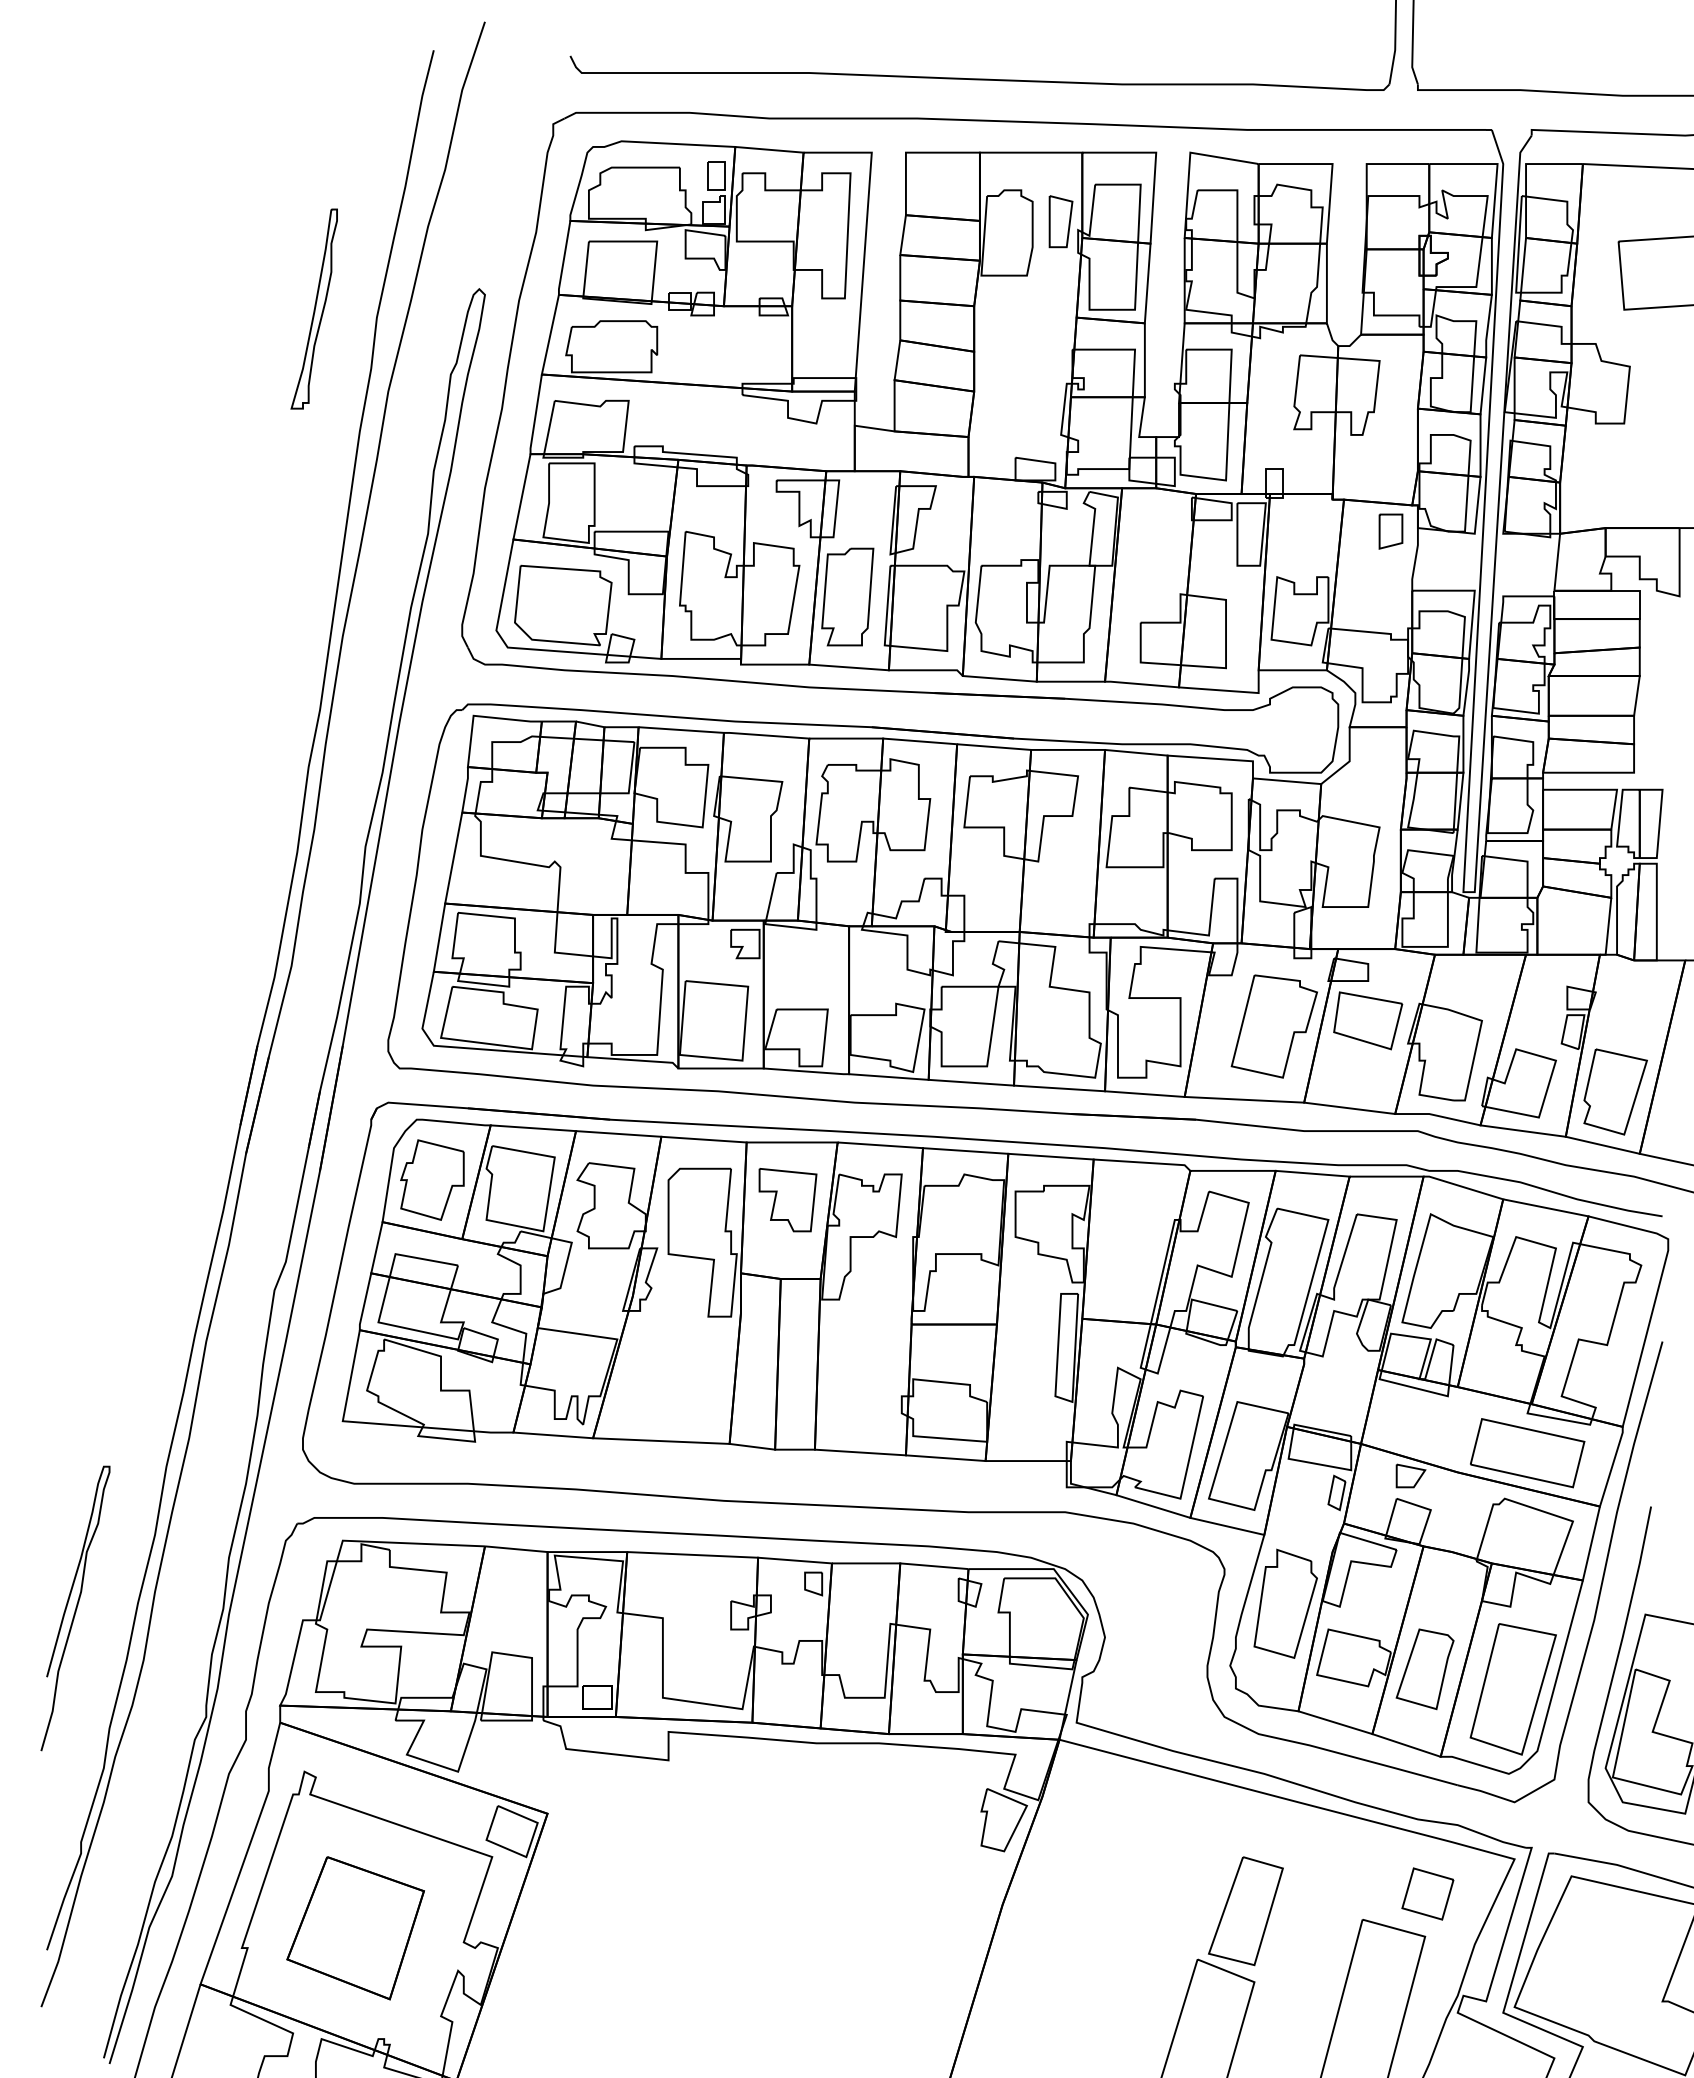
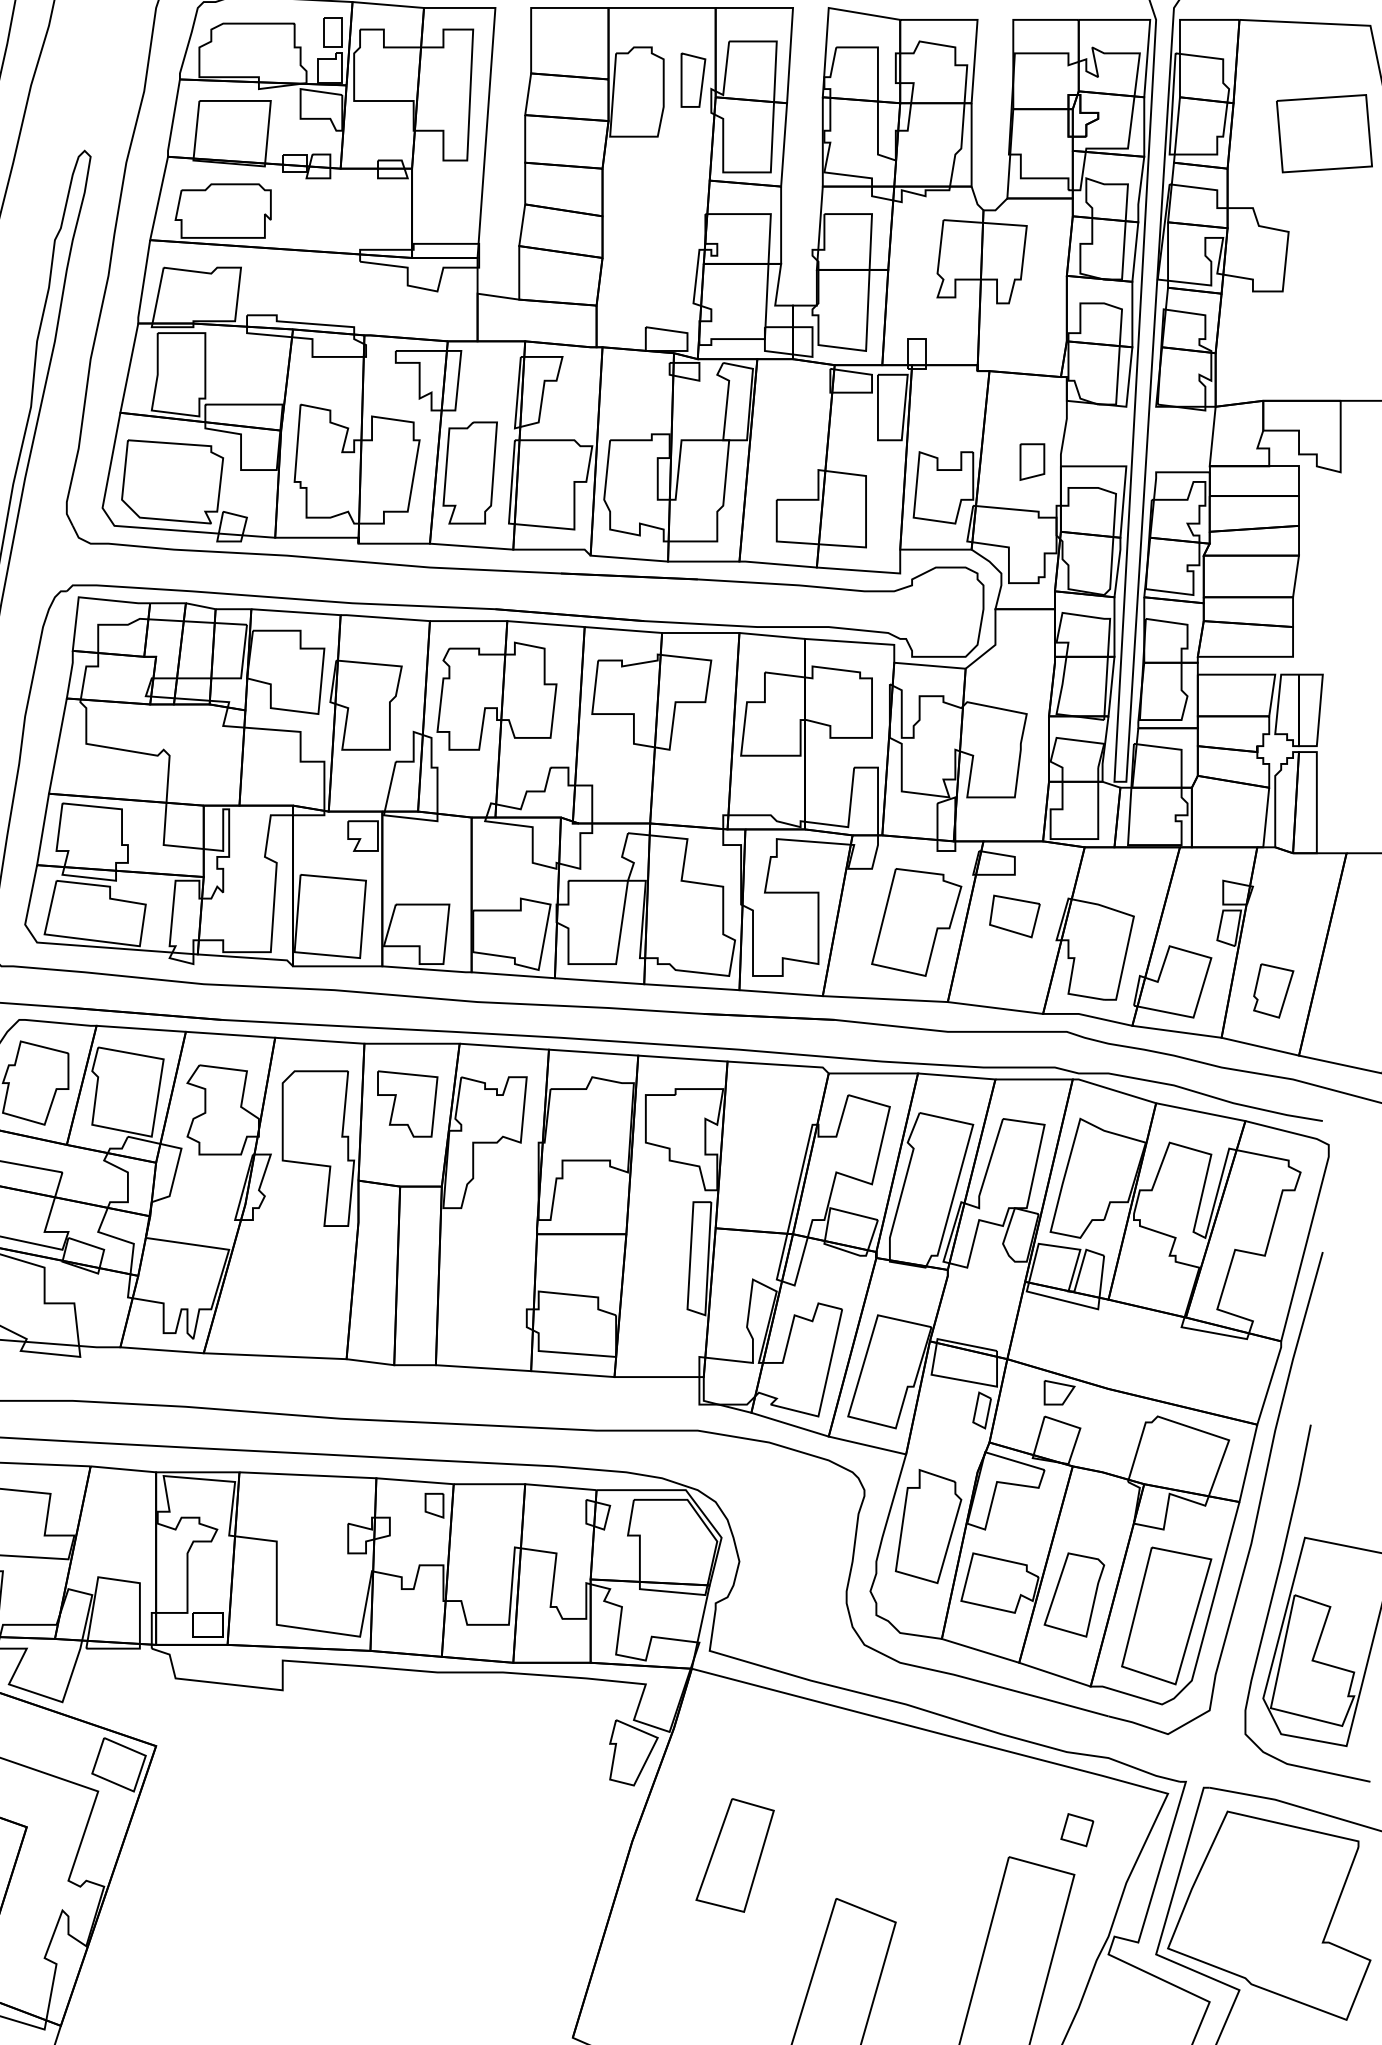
part: (1390, 531) -> (1031, 461), moved
part: (1368, 1020) -> (1015, 916), size x0.7
part: (1615, 1091) -> (1273, 990), size x0.6
part: (1527, 1453) -> (1181, 1369), removed
part: (1427, 1893) -> (1076, 1829), size x0.6
part: (1245, 1911) -> (734, 1855), moved

